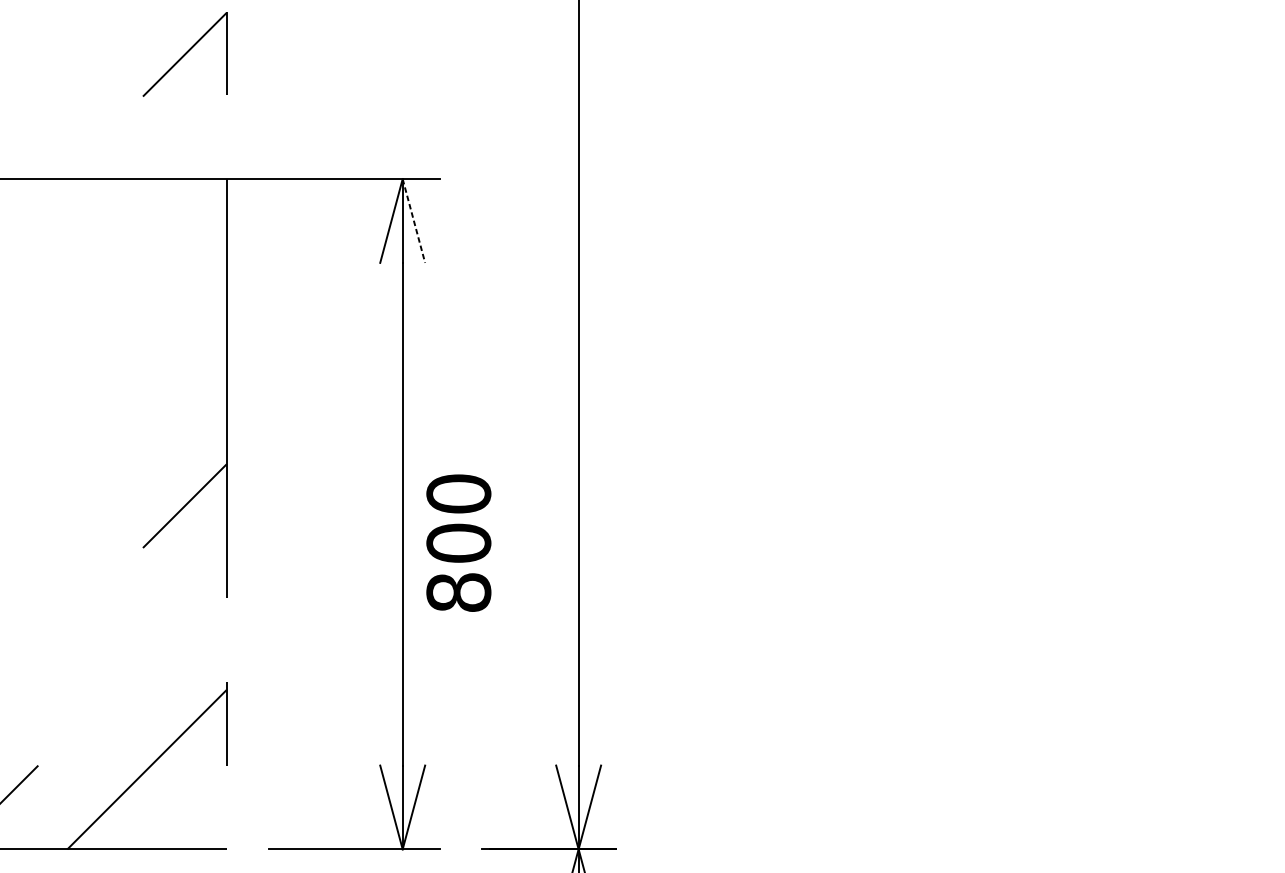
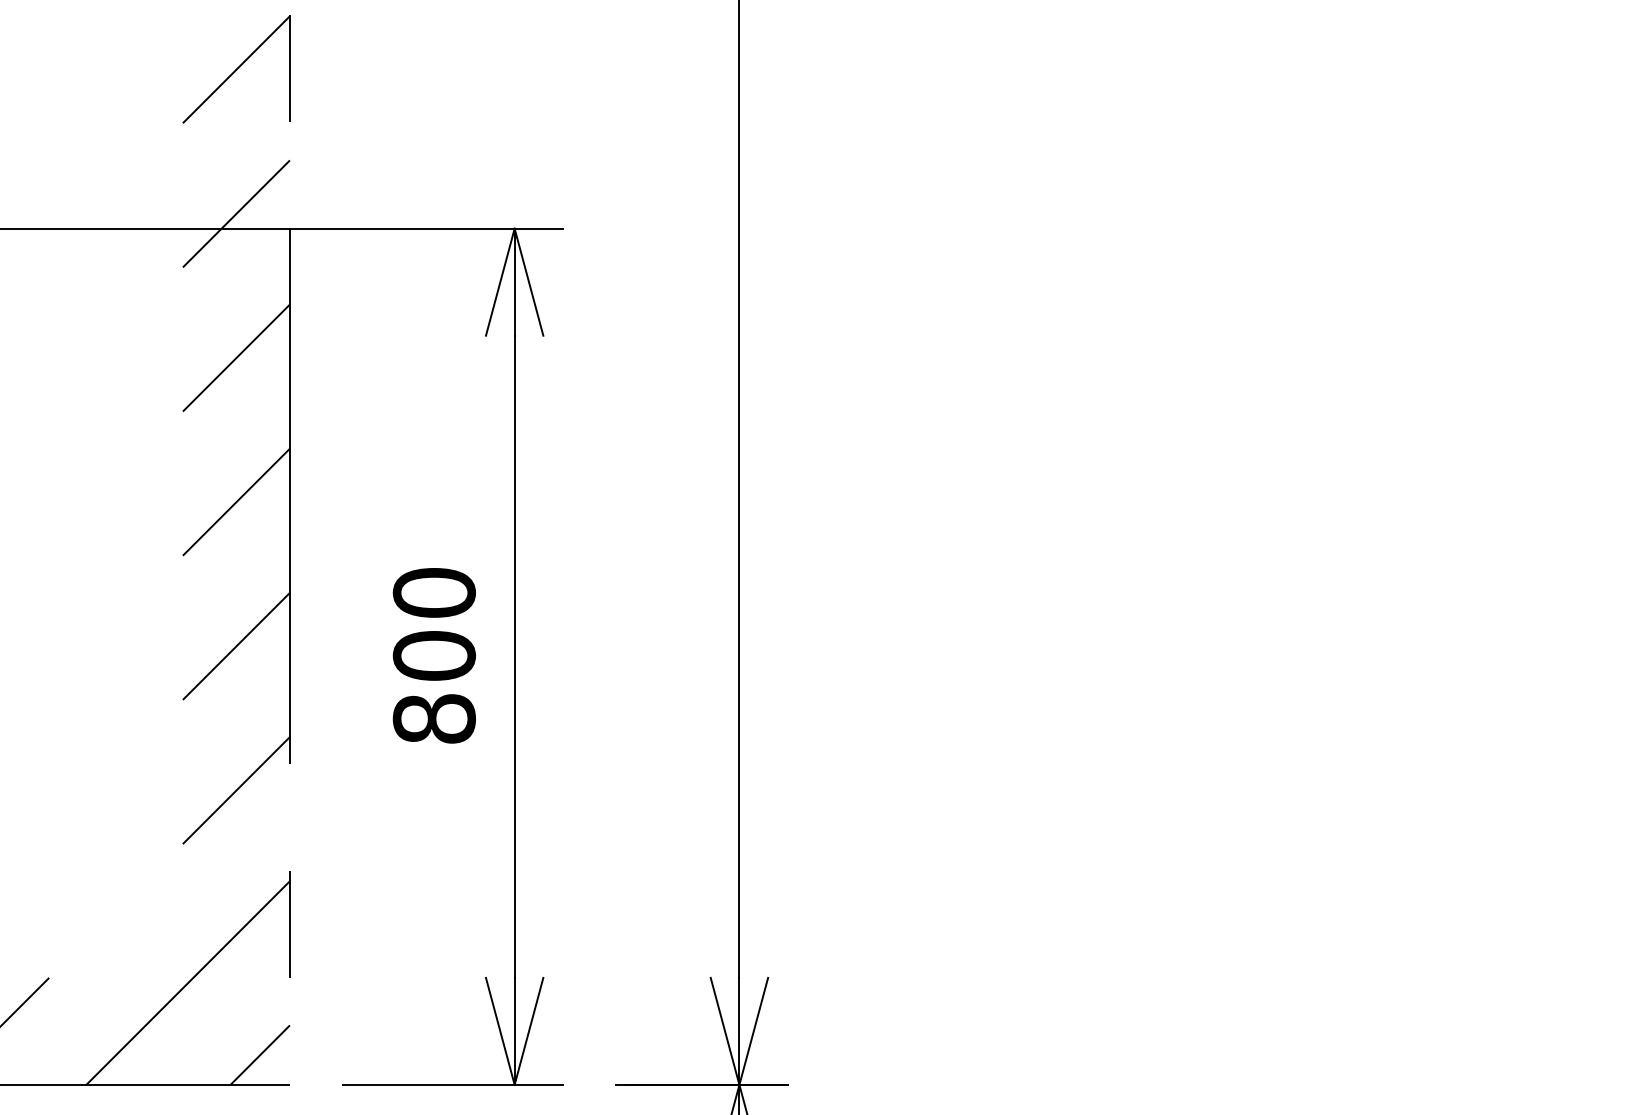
line: (184, 167) -> (235, 213), added
line: (414, 221) -> (529, 282), dashed -> solid
line: (184, 279) -> (235, 357), added
line: (184, 392) -> (235, 501), added
text: (458, 542) -> (433, 655), moved
line: (184, 618) -> (235, 790), added
line: (202, 825) -> (259, 1054), added

